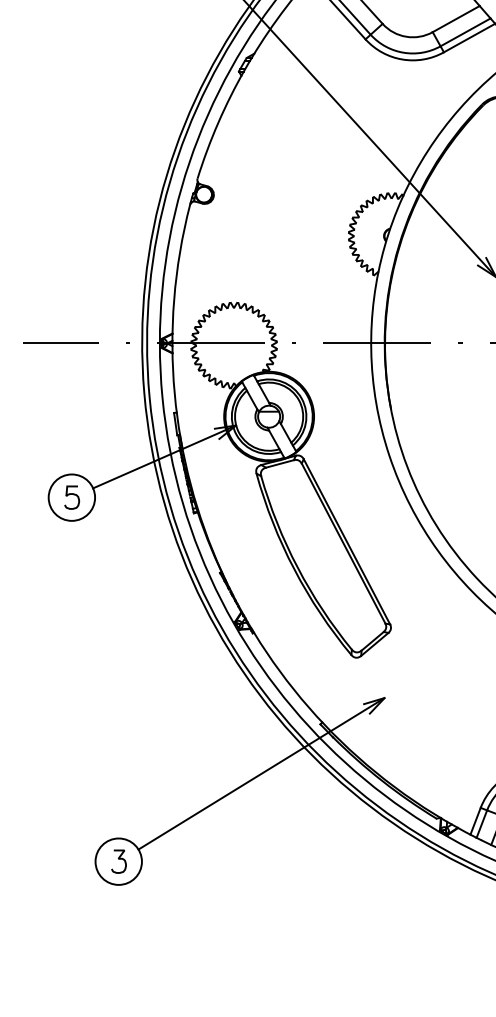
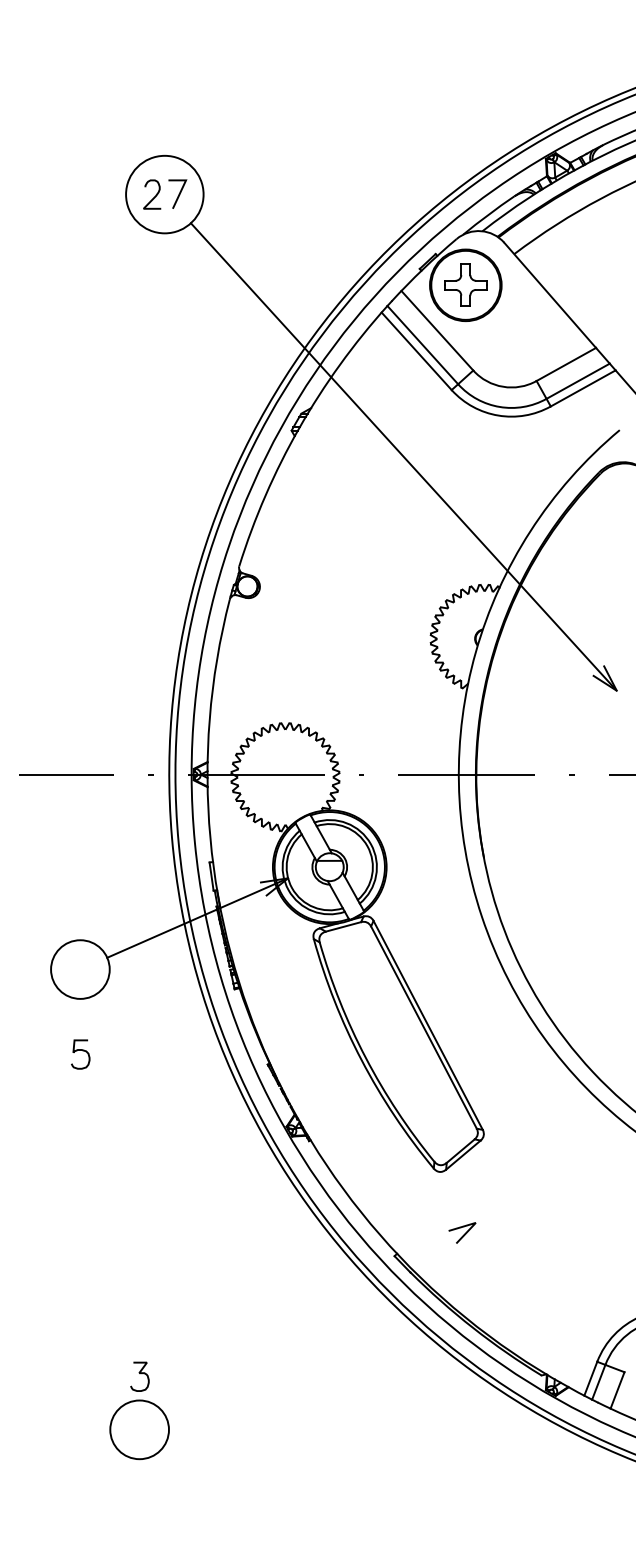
curve: (73, 495) -> (82, 1051), moved
line: (261, 773) -> (319, 1318), removed
curve: (119, 859) -> (140, 1374), moved

